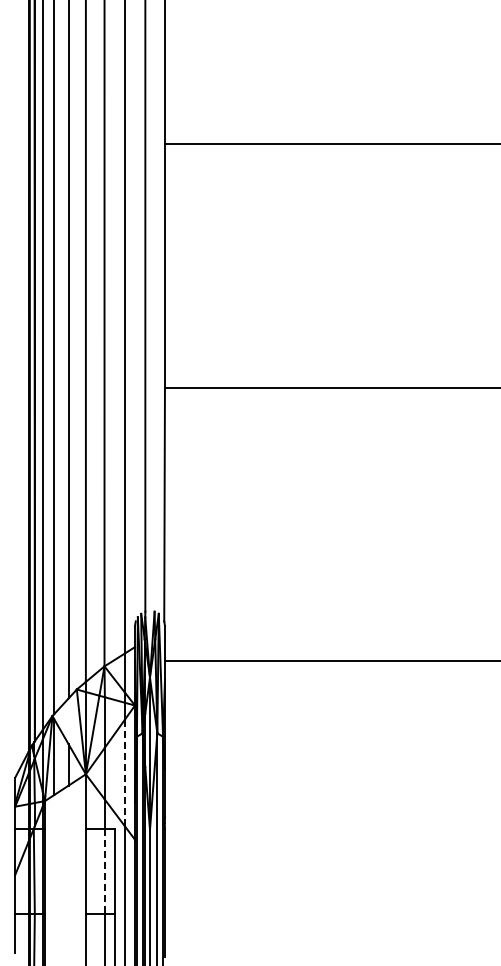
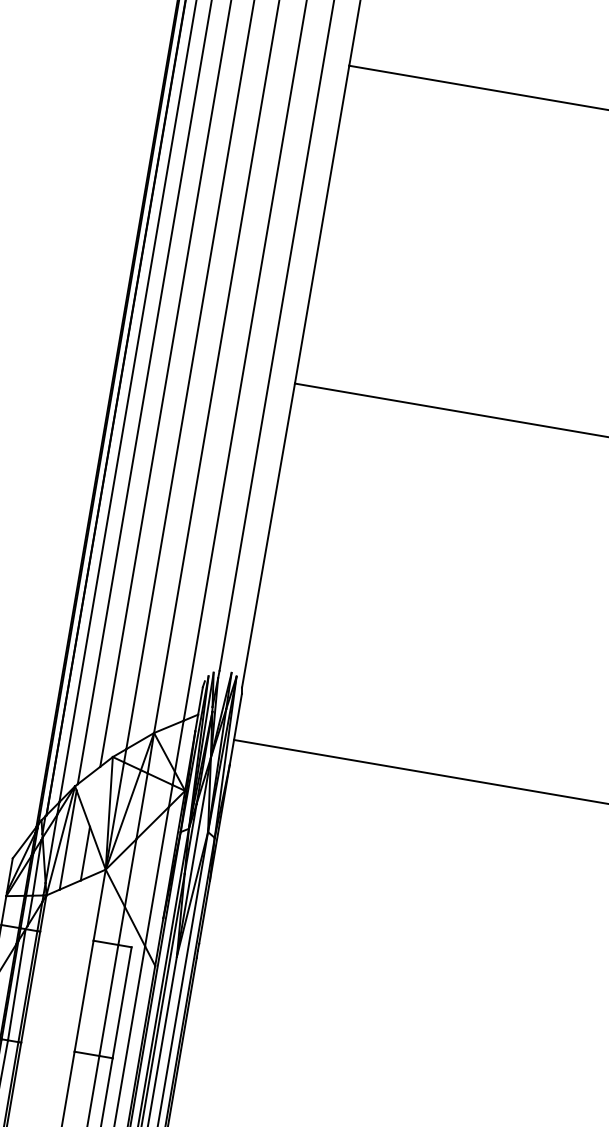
line: (124, 773) -> (156, 877), dashed -> solid
line: (104, 871) -> (108, 1000), dashed -> solid

